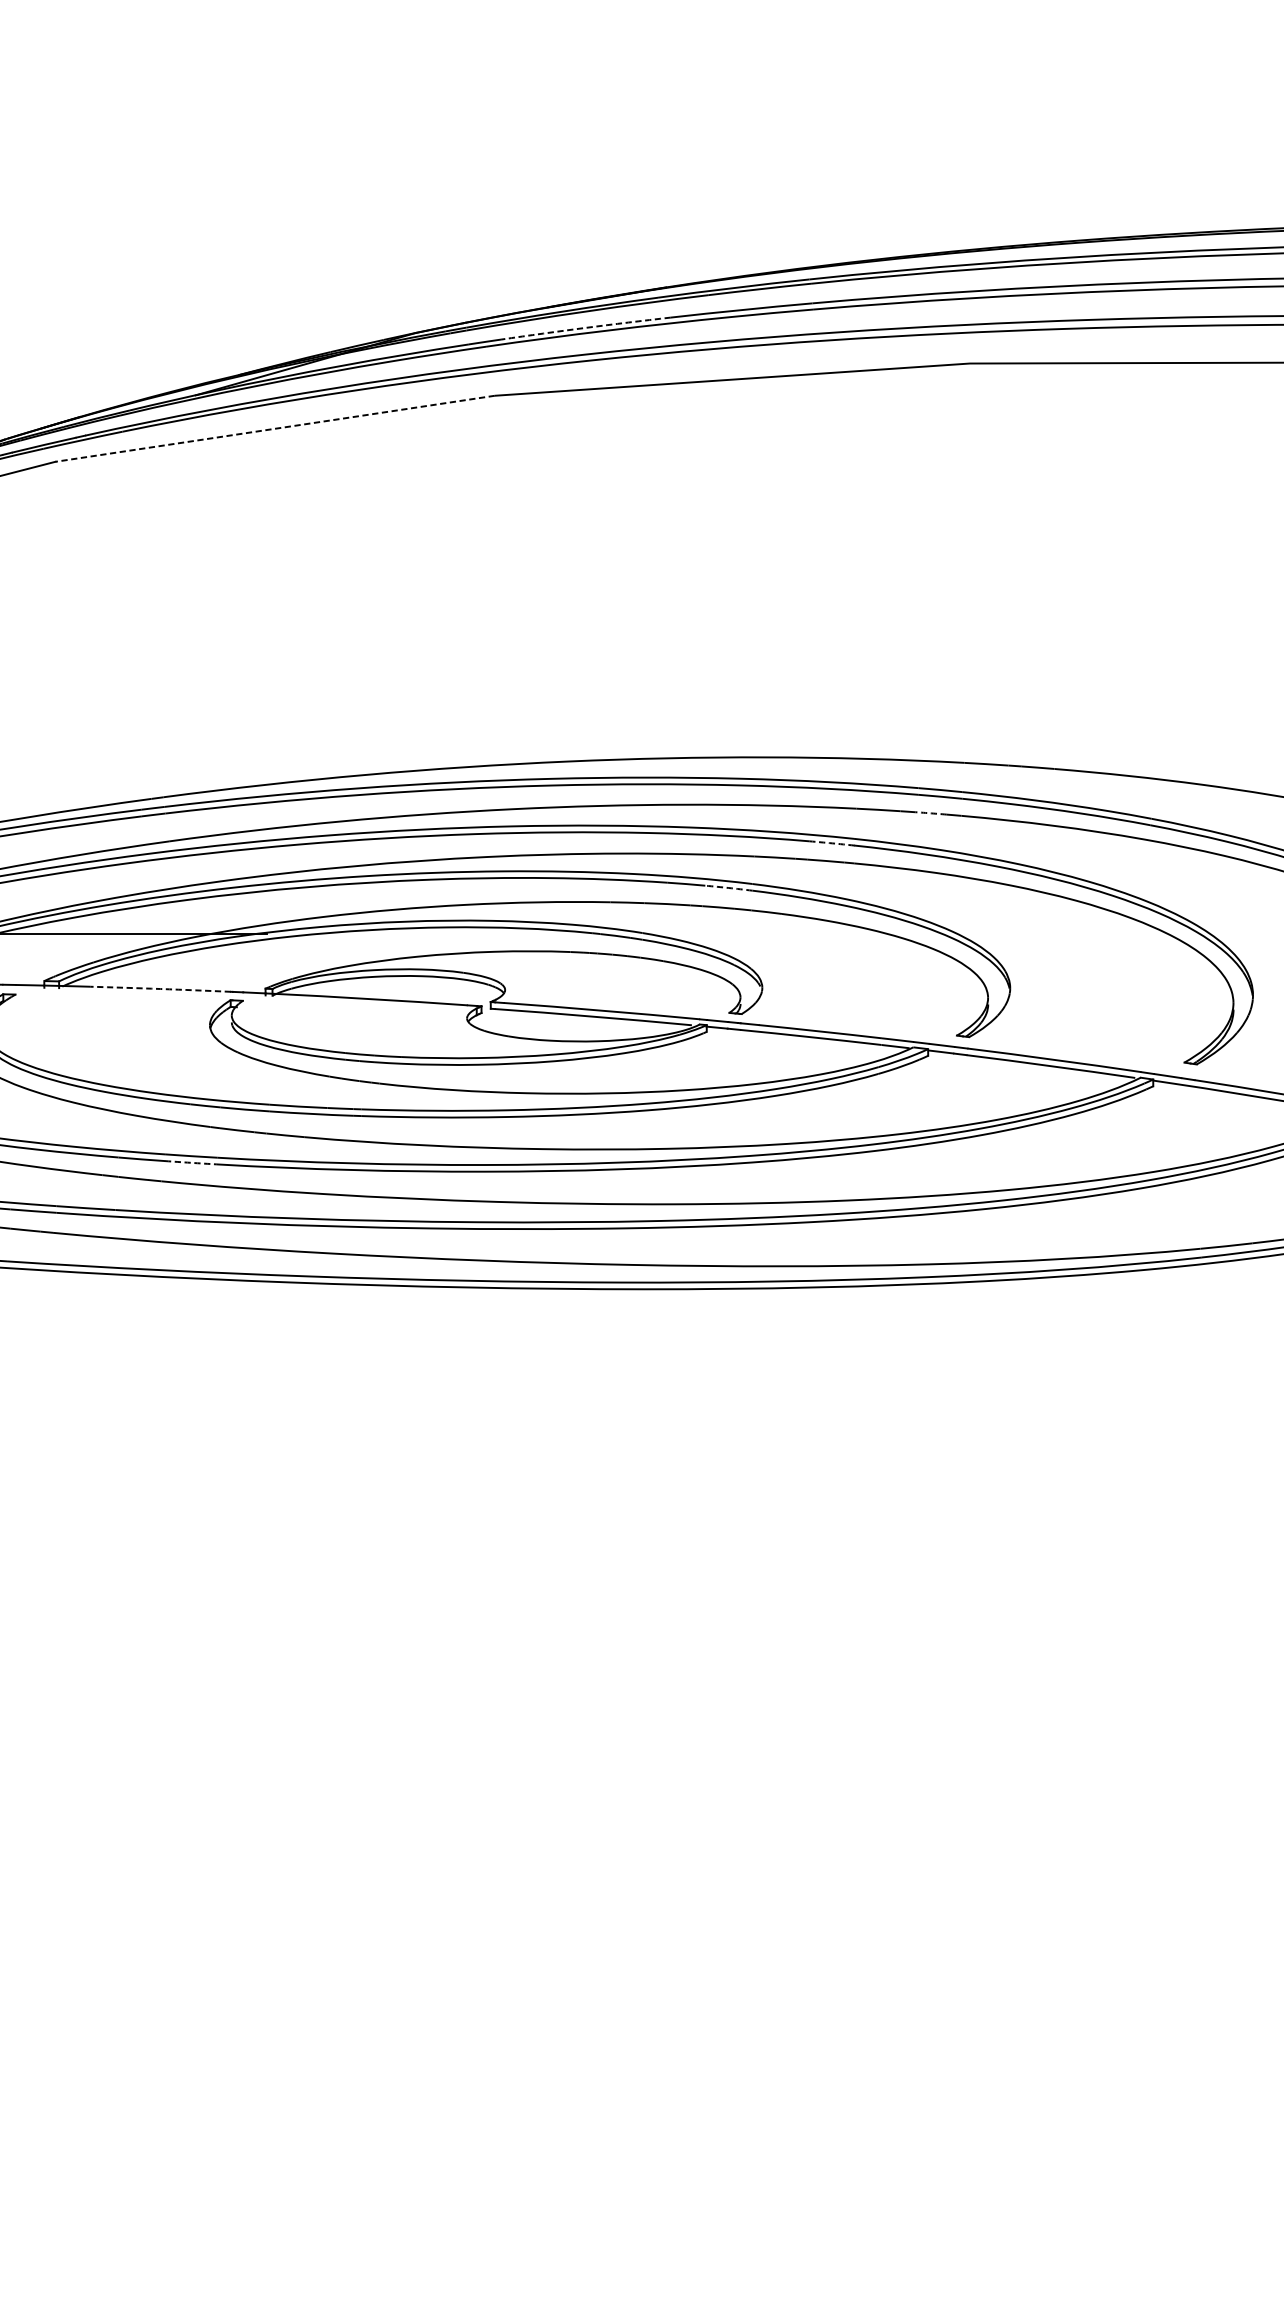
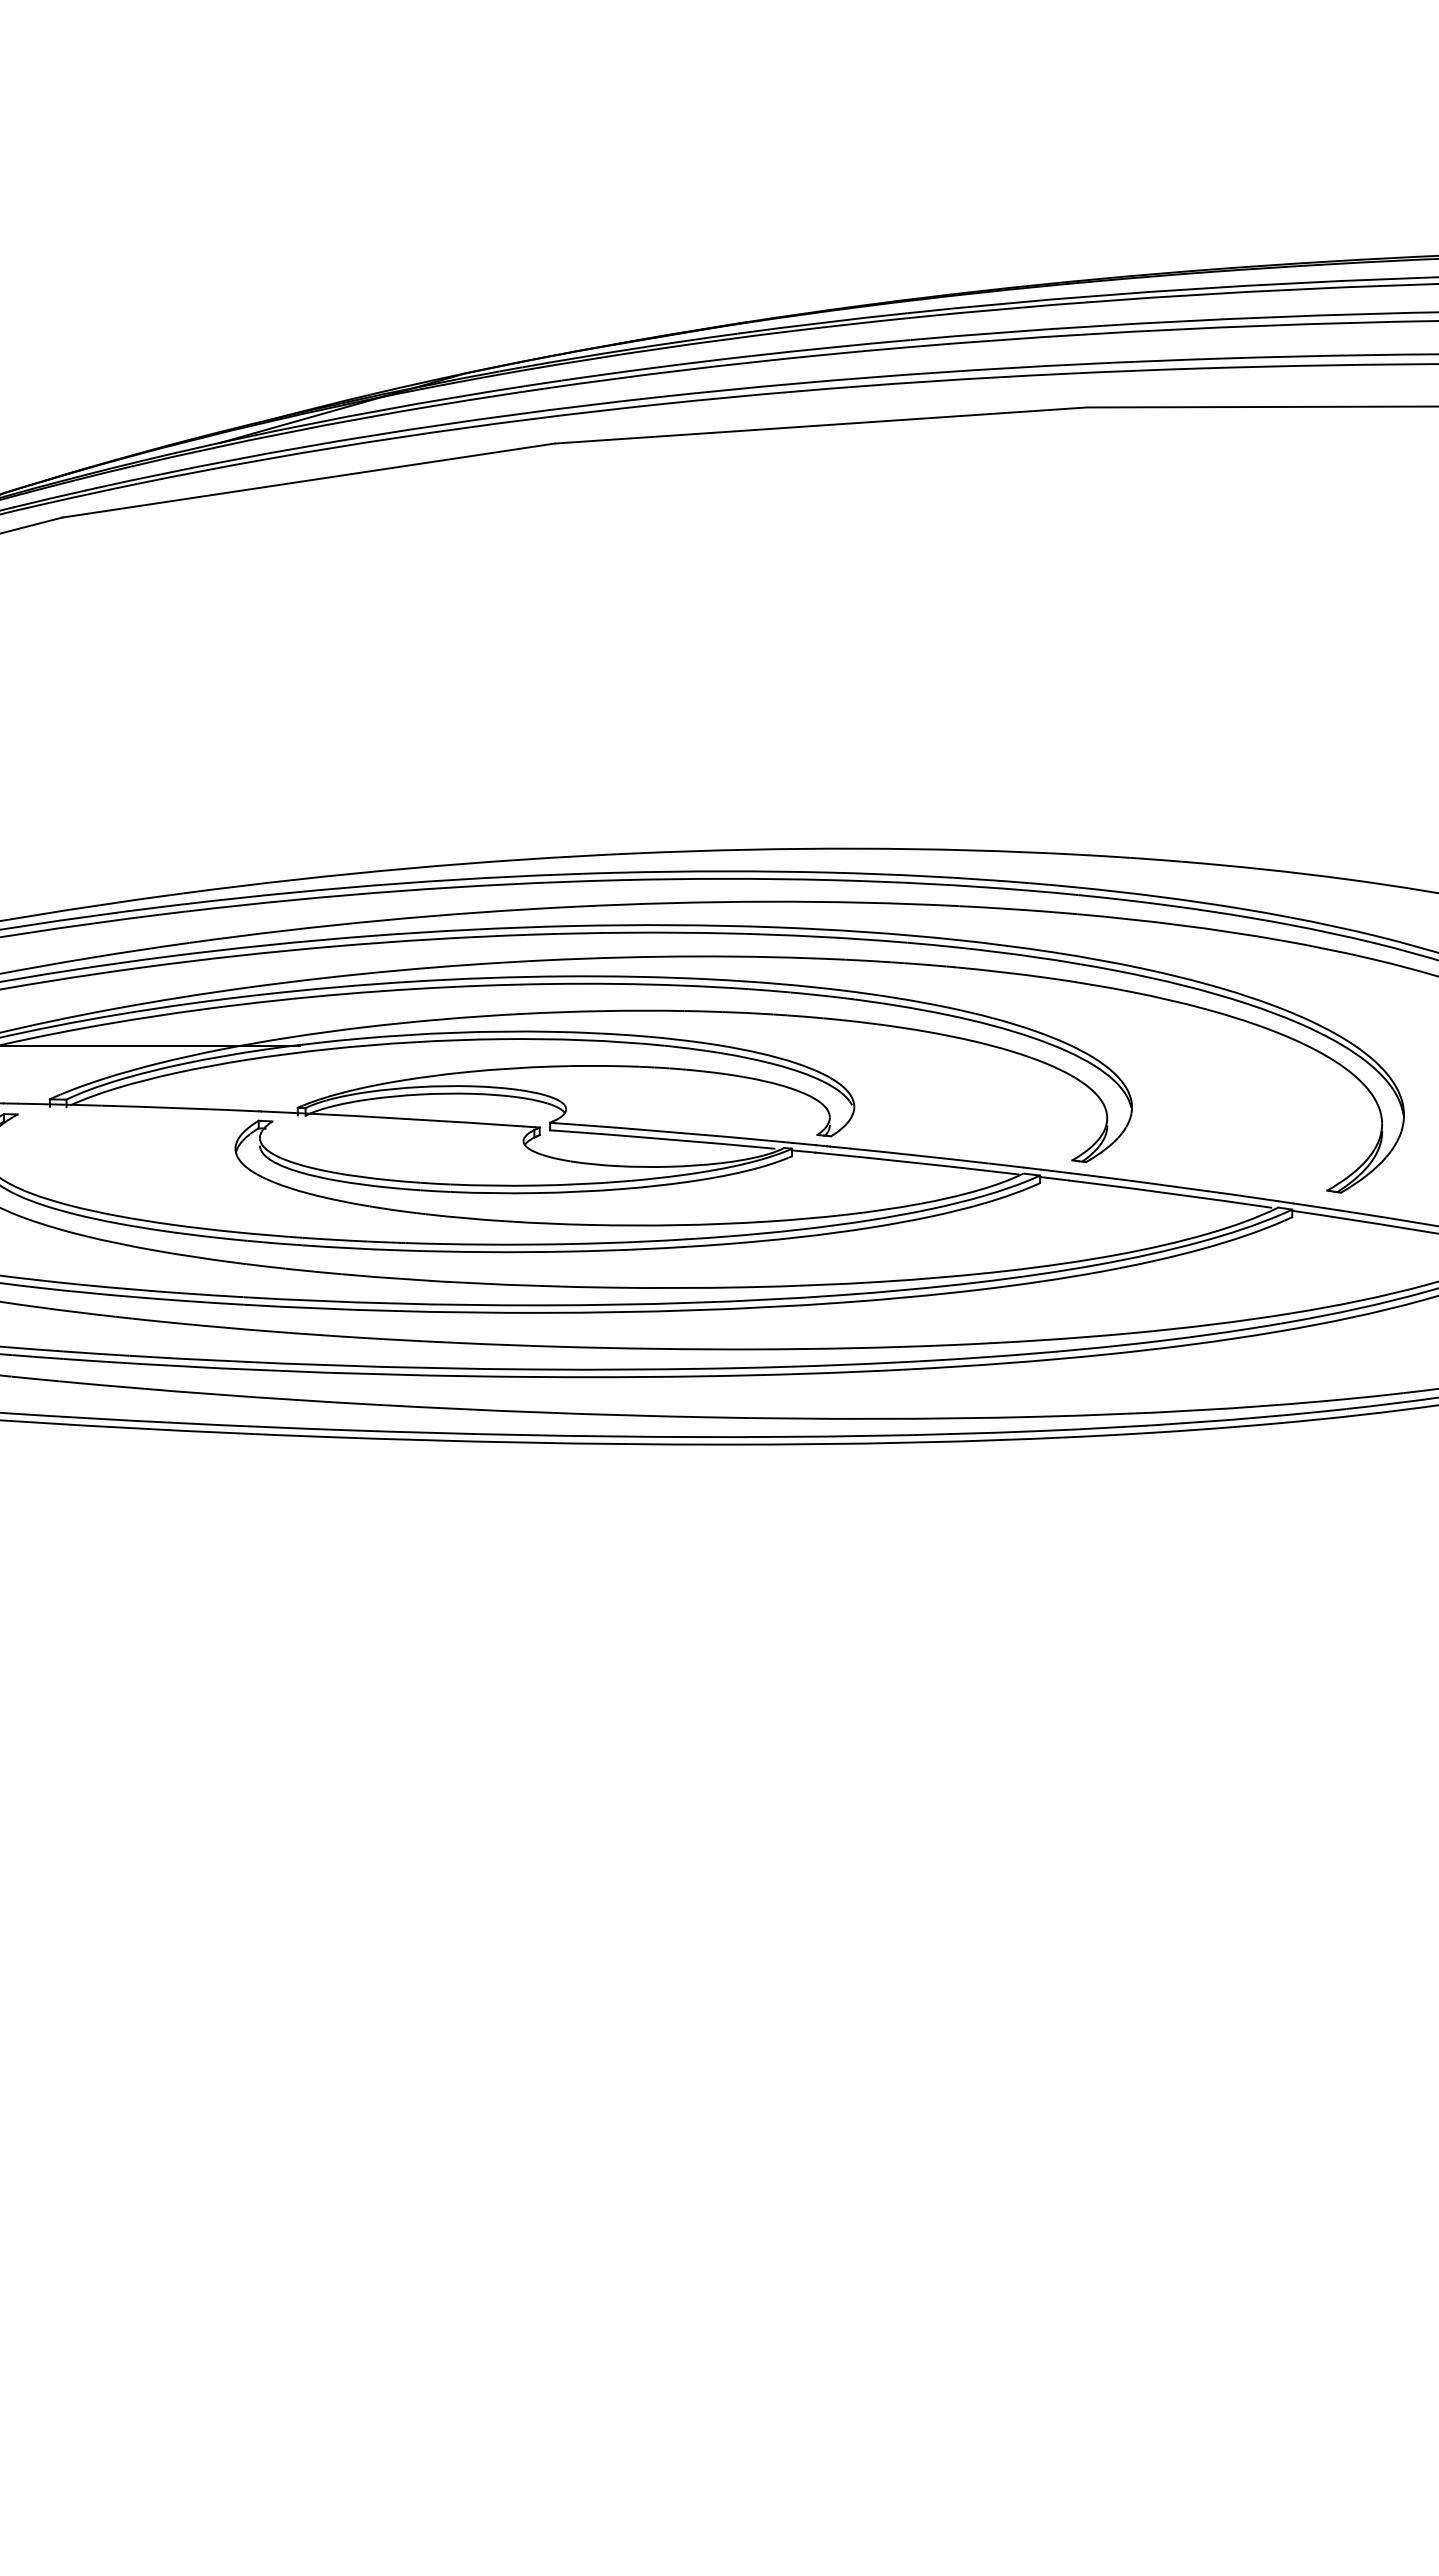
arc: (585, 327) -> (656, 367), dashed -> solid
line: (275, 428) -> (308, 480), dashed -> solid
arc: (931, 813) -> (1043, 911), dashed -> solid
arc: (832, 843) -> (932, 945), dashed -> solid
arc: (728, 888) -> (816, 995), dashed -> solid
arc: (160, 989) -> (180, 1108), dashed -> solid
arc: (191, 1162) -> (214, 1302), dashed -> solid

